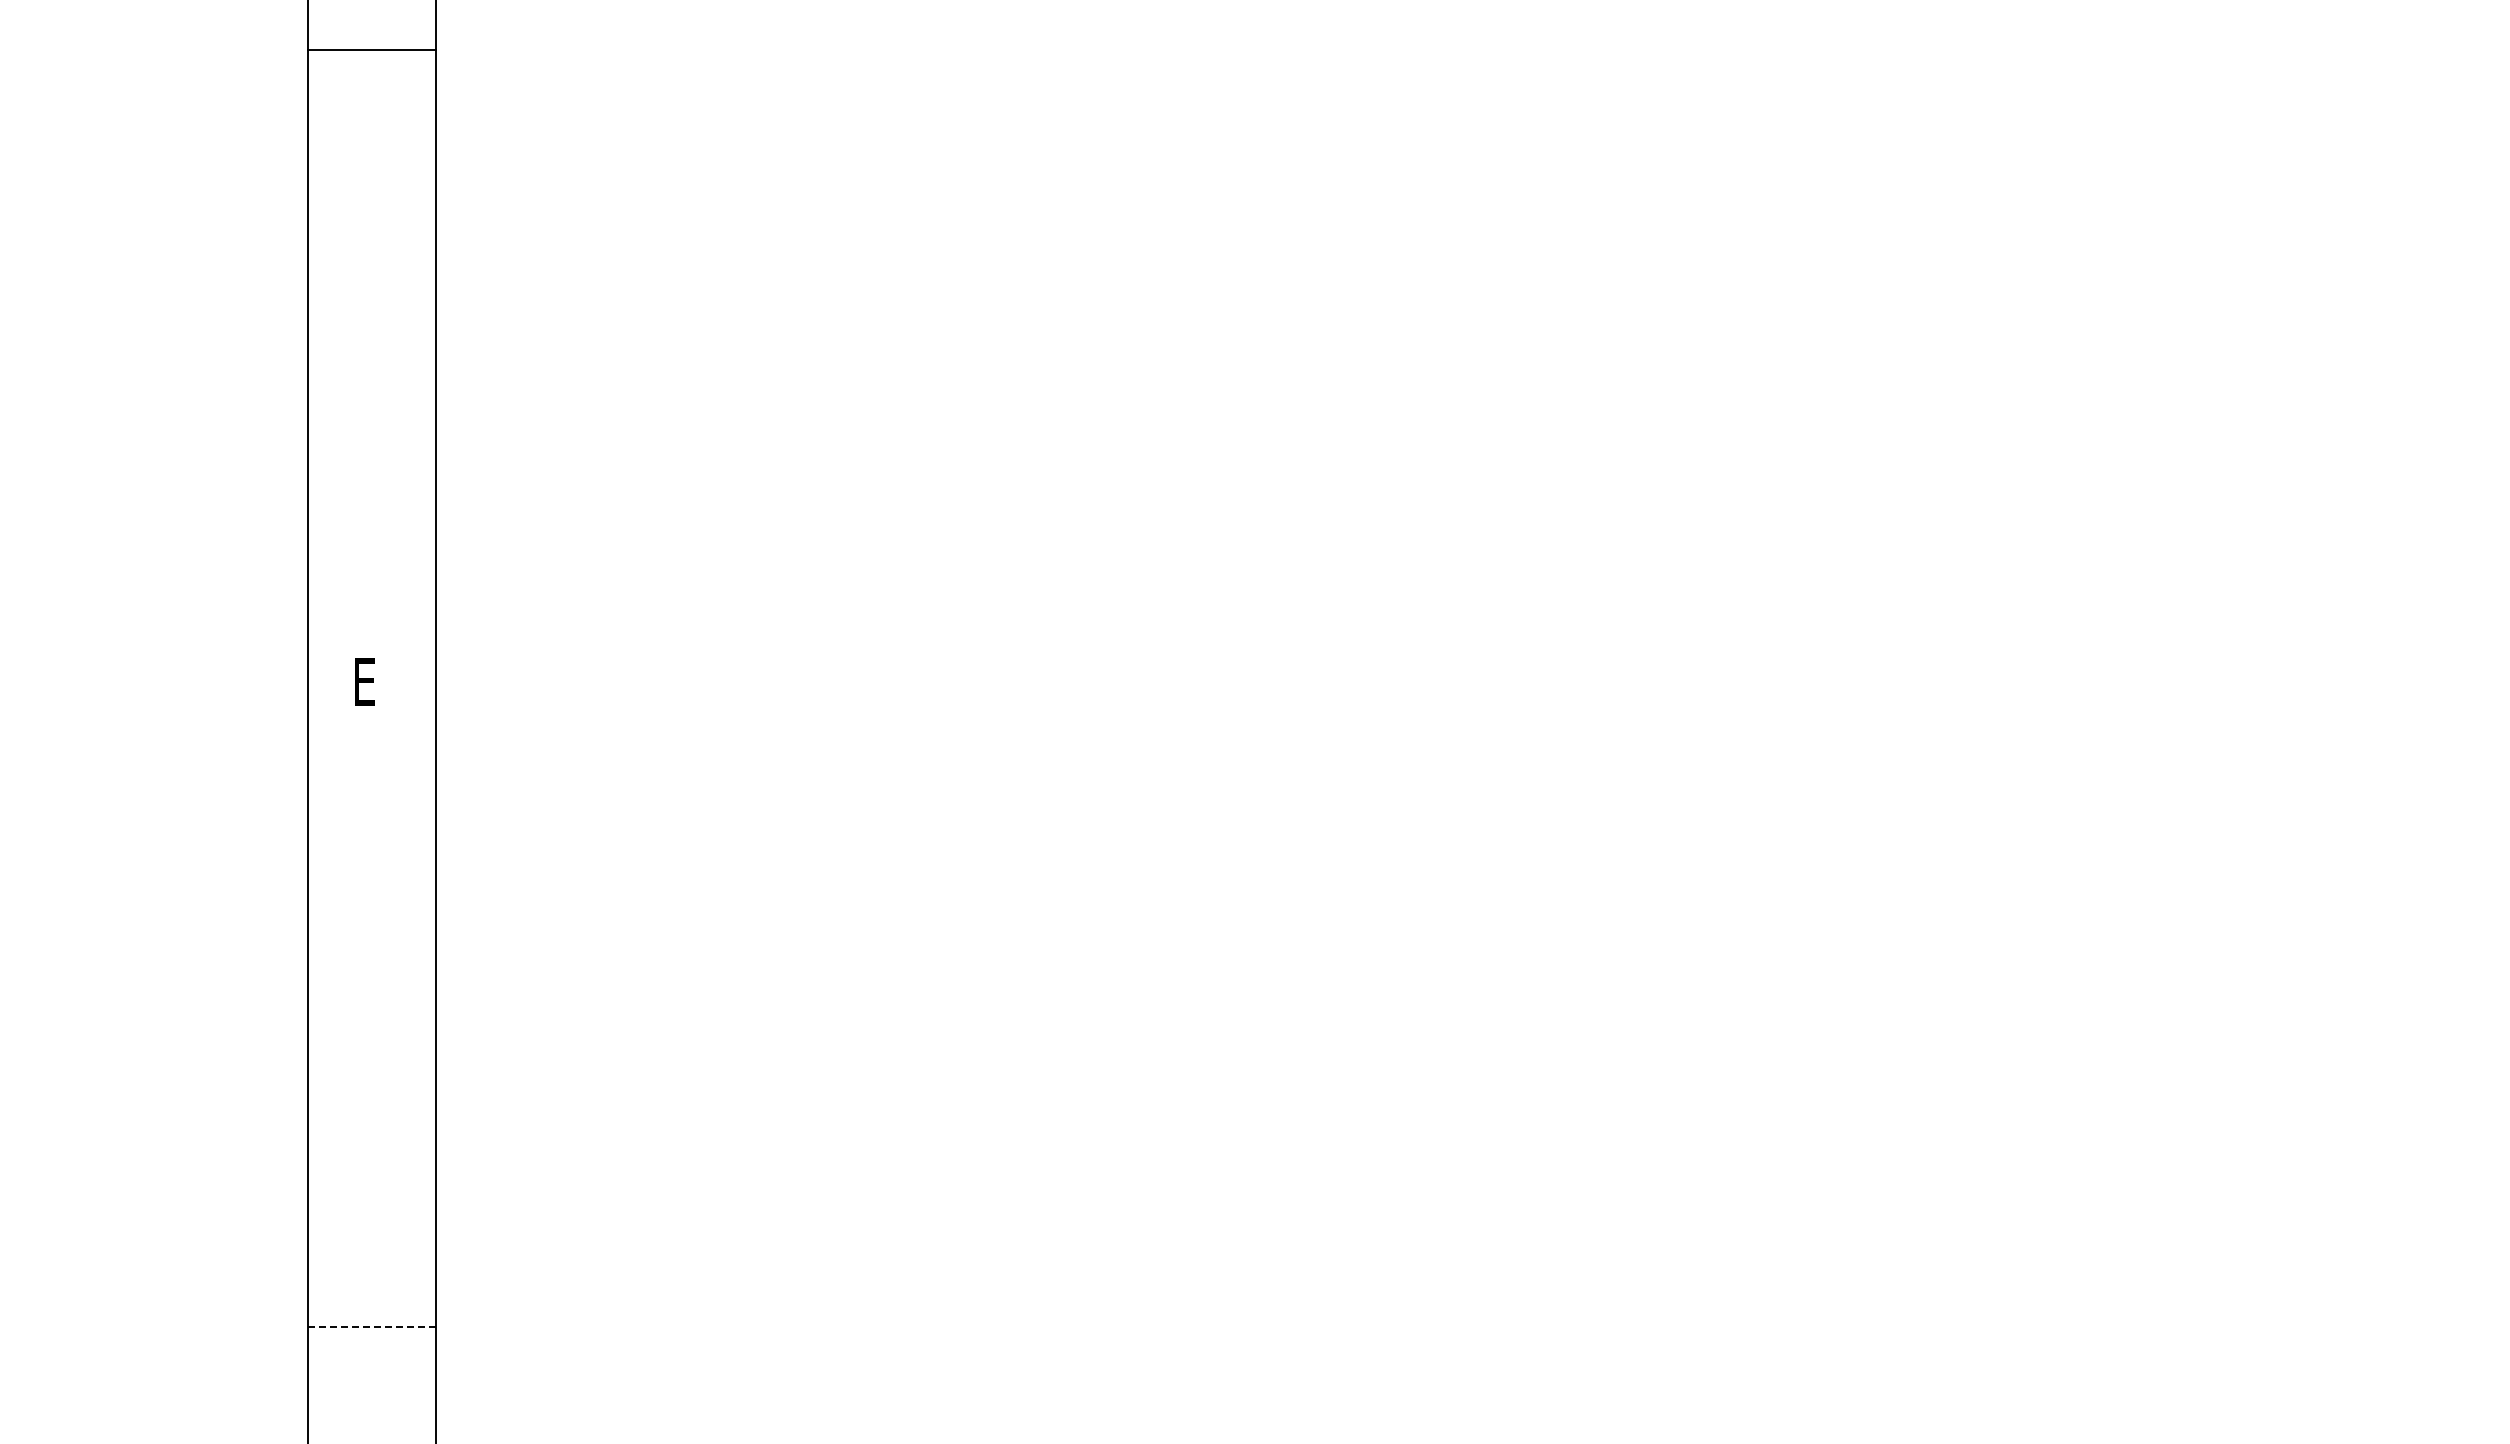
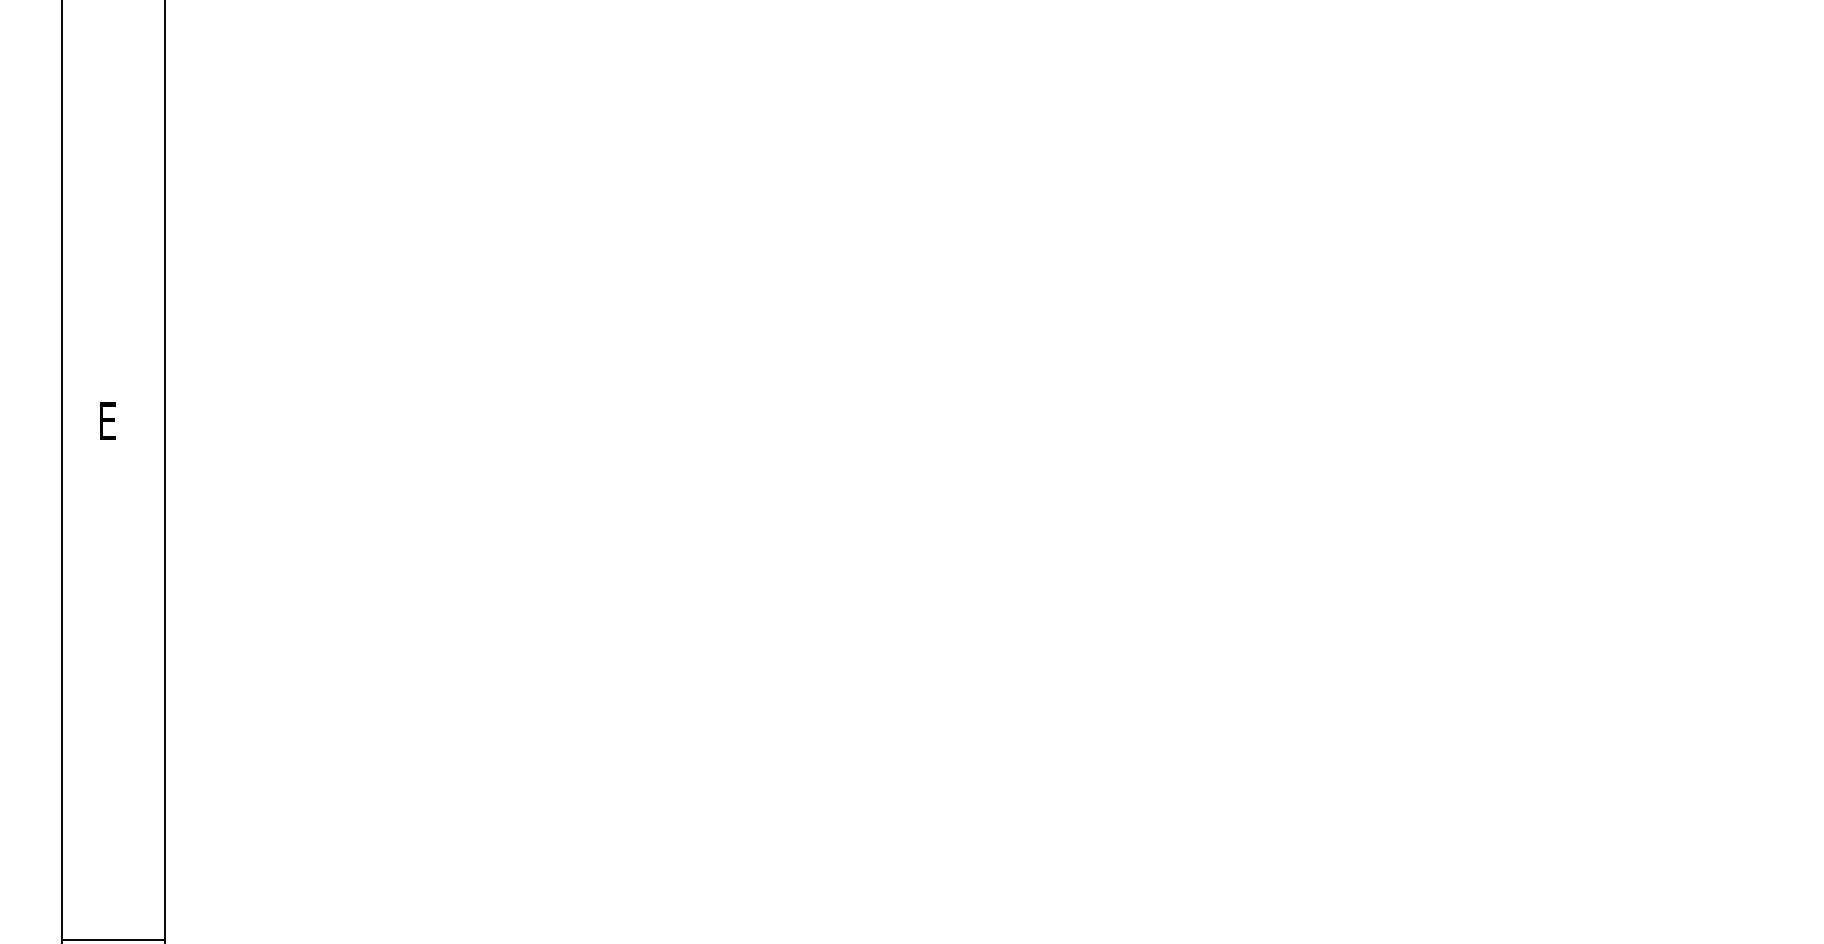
line: (371, 1326) -> (113, 939), dashed -> solid

